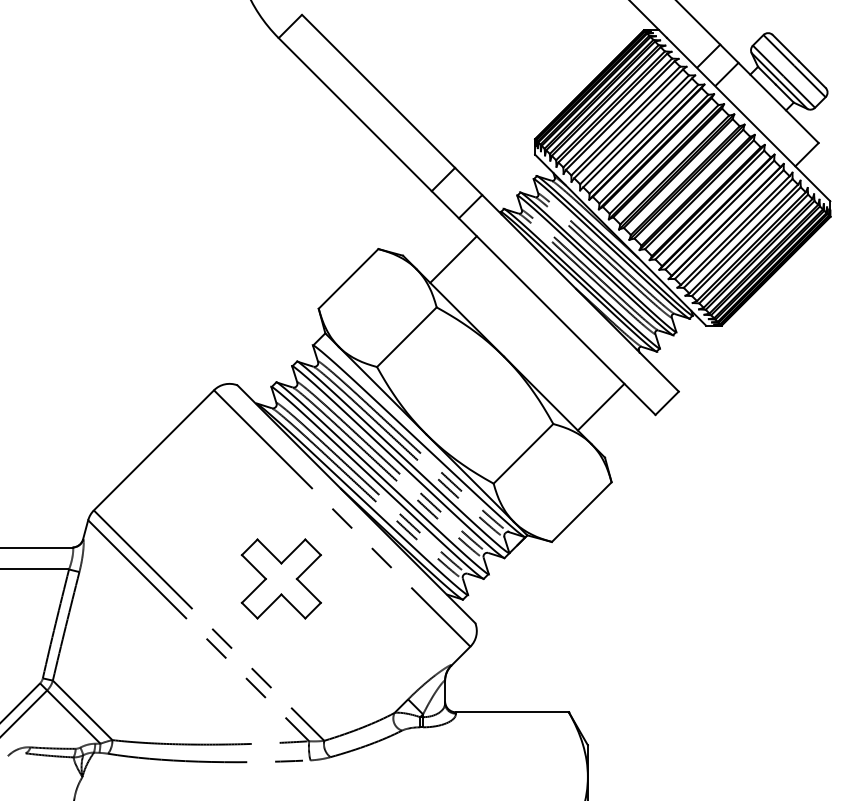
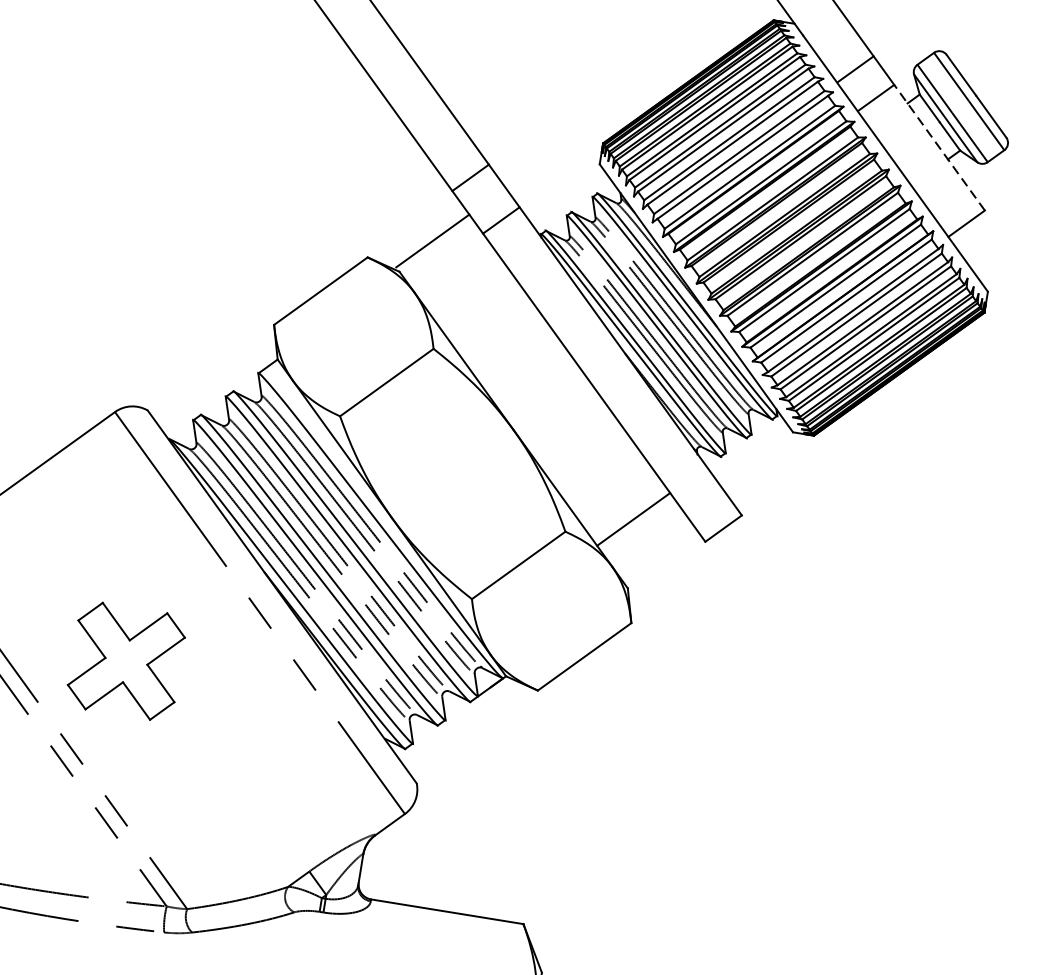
line: (778, 102) -> (939, 147), solid -> dashed
line: (453, 259) -> (432, 240), moved
part: (280, 578) -> (125, 660), moved

